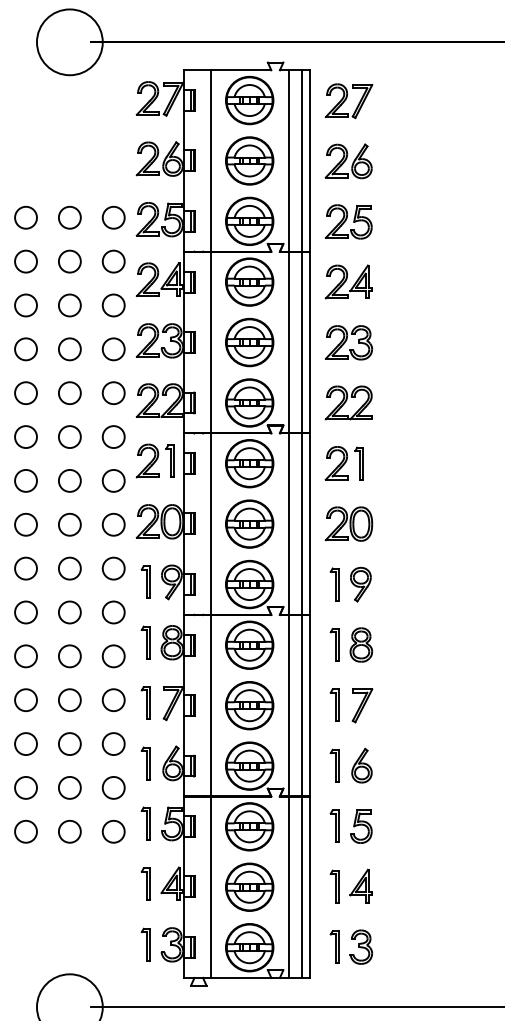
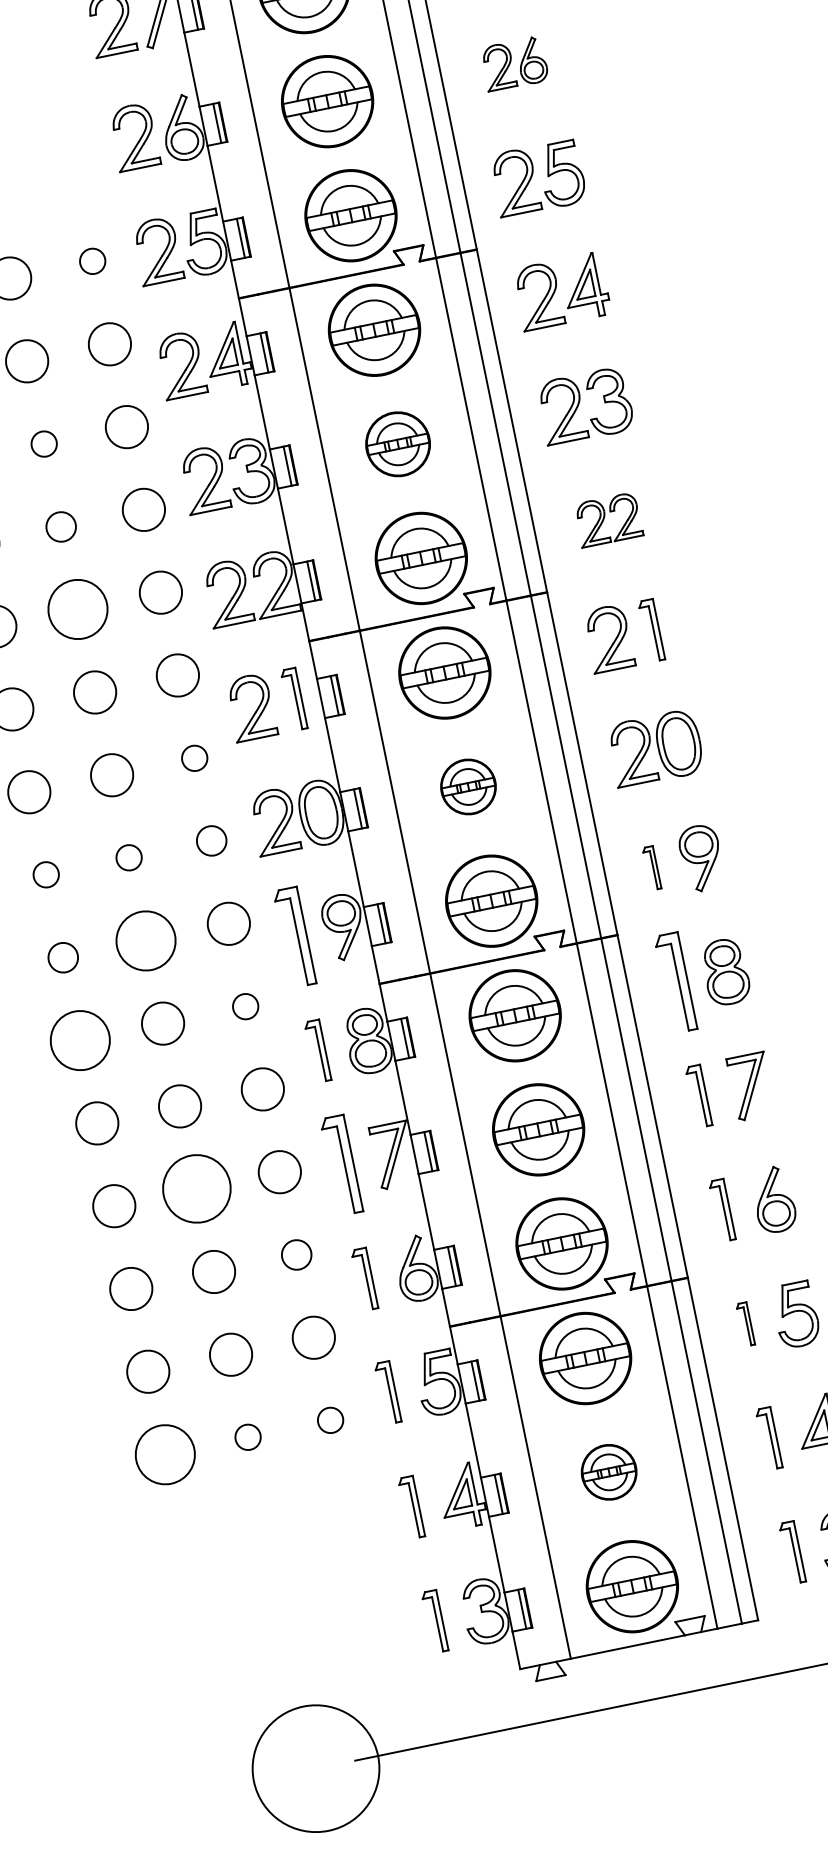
part: (348, 161) -> (514, 64), size x0.7
circle: (113, 217) -> (92, 261), size x0.6
circle: (69, 305) -> (43, 444), size x0.6
part: (249, 342) -> (397, 444), size x0.7
circle: (69, 349) -> (60, 527), size x0.7
circle: (69, 393) -> (77, 610), size x1.4
part: (348, 402) -> (607, 519), size x0.7
circle: (113, 480) -> (194, 757), size x0.6
part: (249, 523) -> (467, 786), size x0.6
circle: (25, 524) -> (45, 874), size x0.6
circle: (69, 524) -> (128, 857), size x0.6
circle: (113, 524) -> (211, 840), size x0.7
circle: (25, 568) -> (62, 957), size x0.7
circle: (69, 568) -> (145, 940), size x1.4
part: (145, 581) -> (293, 935), size x1.6
part: (334, 584) -> (651, 868), size x0.7
circle: (25, 612) -> (79, 1040), size x1.4
circle: (113, 612) -> (245, 1006), size x0.6
part: (334, 644) -> (674, 981), size x1.6
circle: (69, 700) -> (196, 1189), size x1.6
part: (145, 702) -> (340, 1164), size x1.6
circle: (113, 743) -> (296, 1254), size x0.7
part: (334, 825) -> (745, 1323), size x0.7
circle: (25, 831) -> (164, 1454), size x1.4
circle: (69, 831) -> (247, 1437), size x0.6
circle: (113, 831) -> (330, 1420), size x0.6
part: (249, 886) -> (608, 1471), size x0.6

